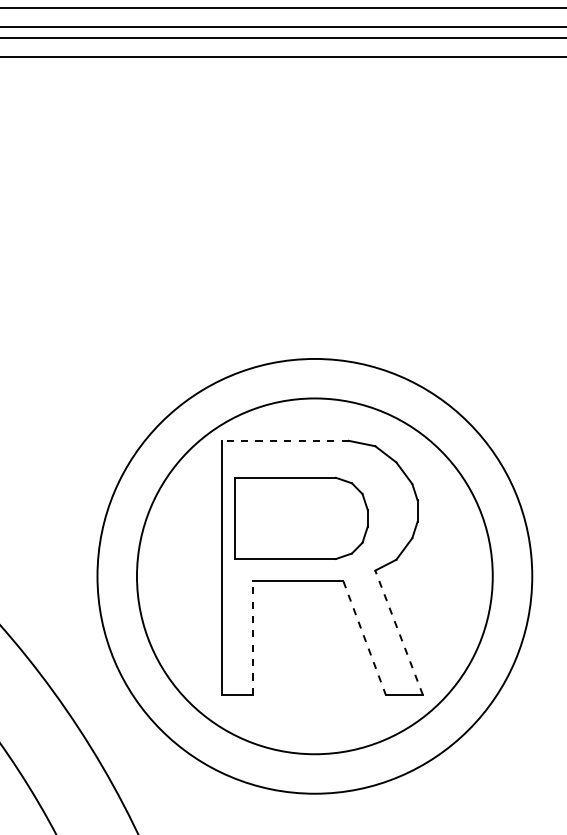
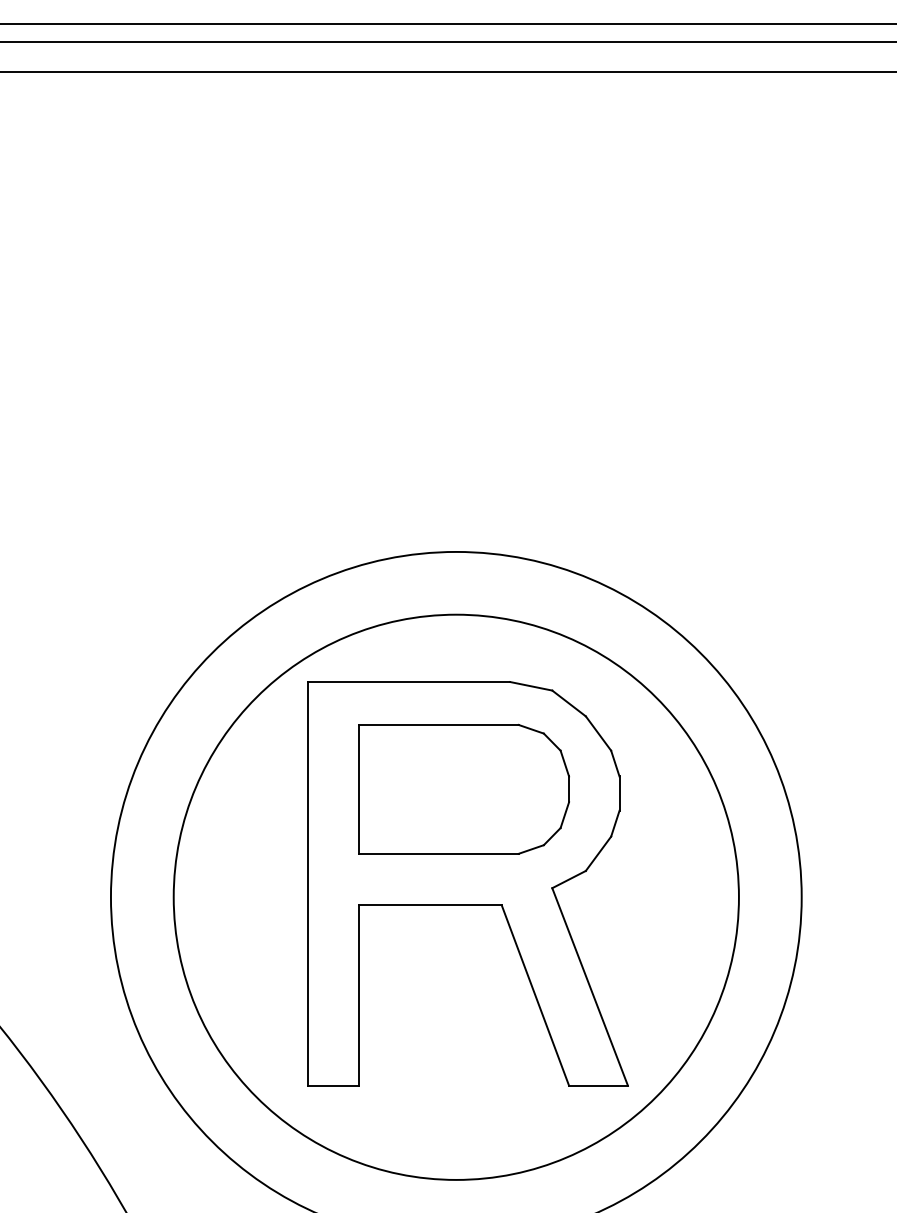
line: (285, 440) -> (409, 681), dashed -> solid
part: (301, 517) -> (463, 787), moved
line: (399, 632) -> (590, 986), dashed -> solid
line: (253, 638) -> (358, 996), dashed -> solid
line: (364, 638) -> (535, 996), dashed -> solid

